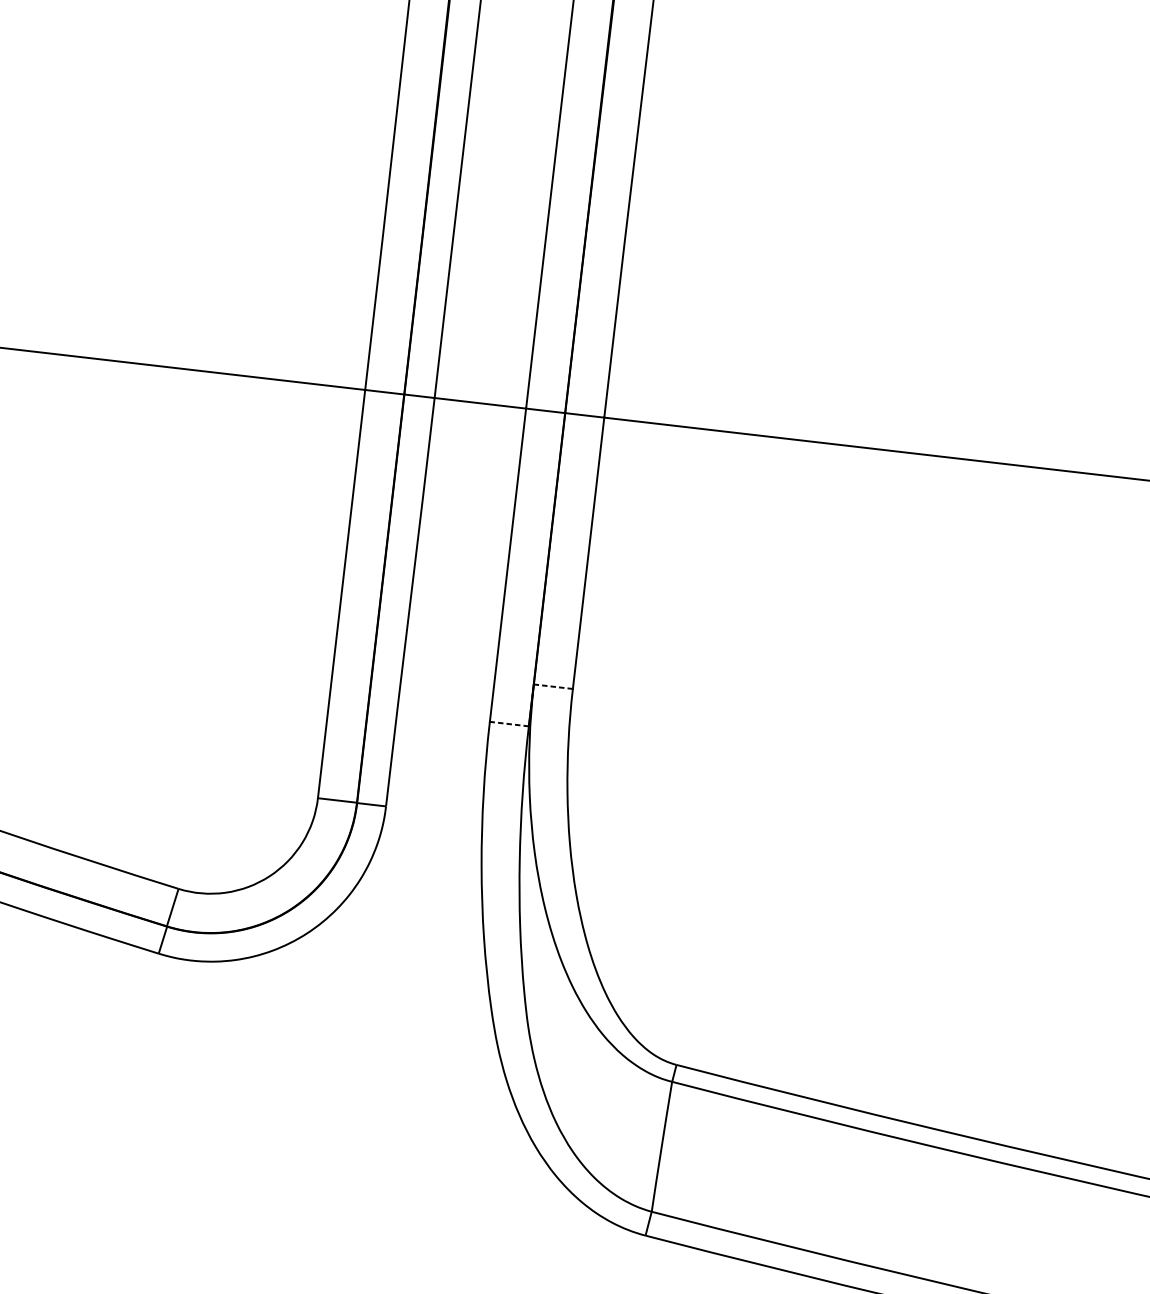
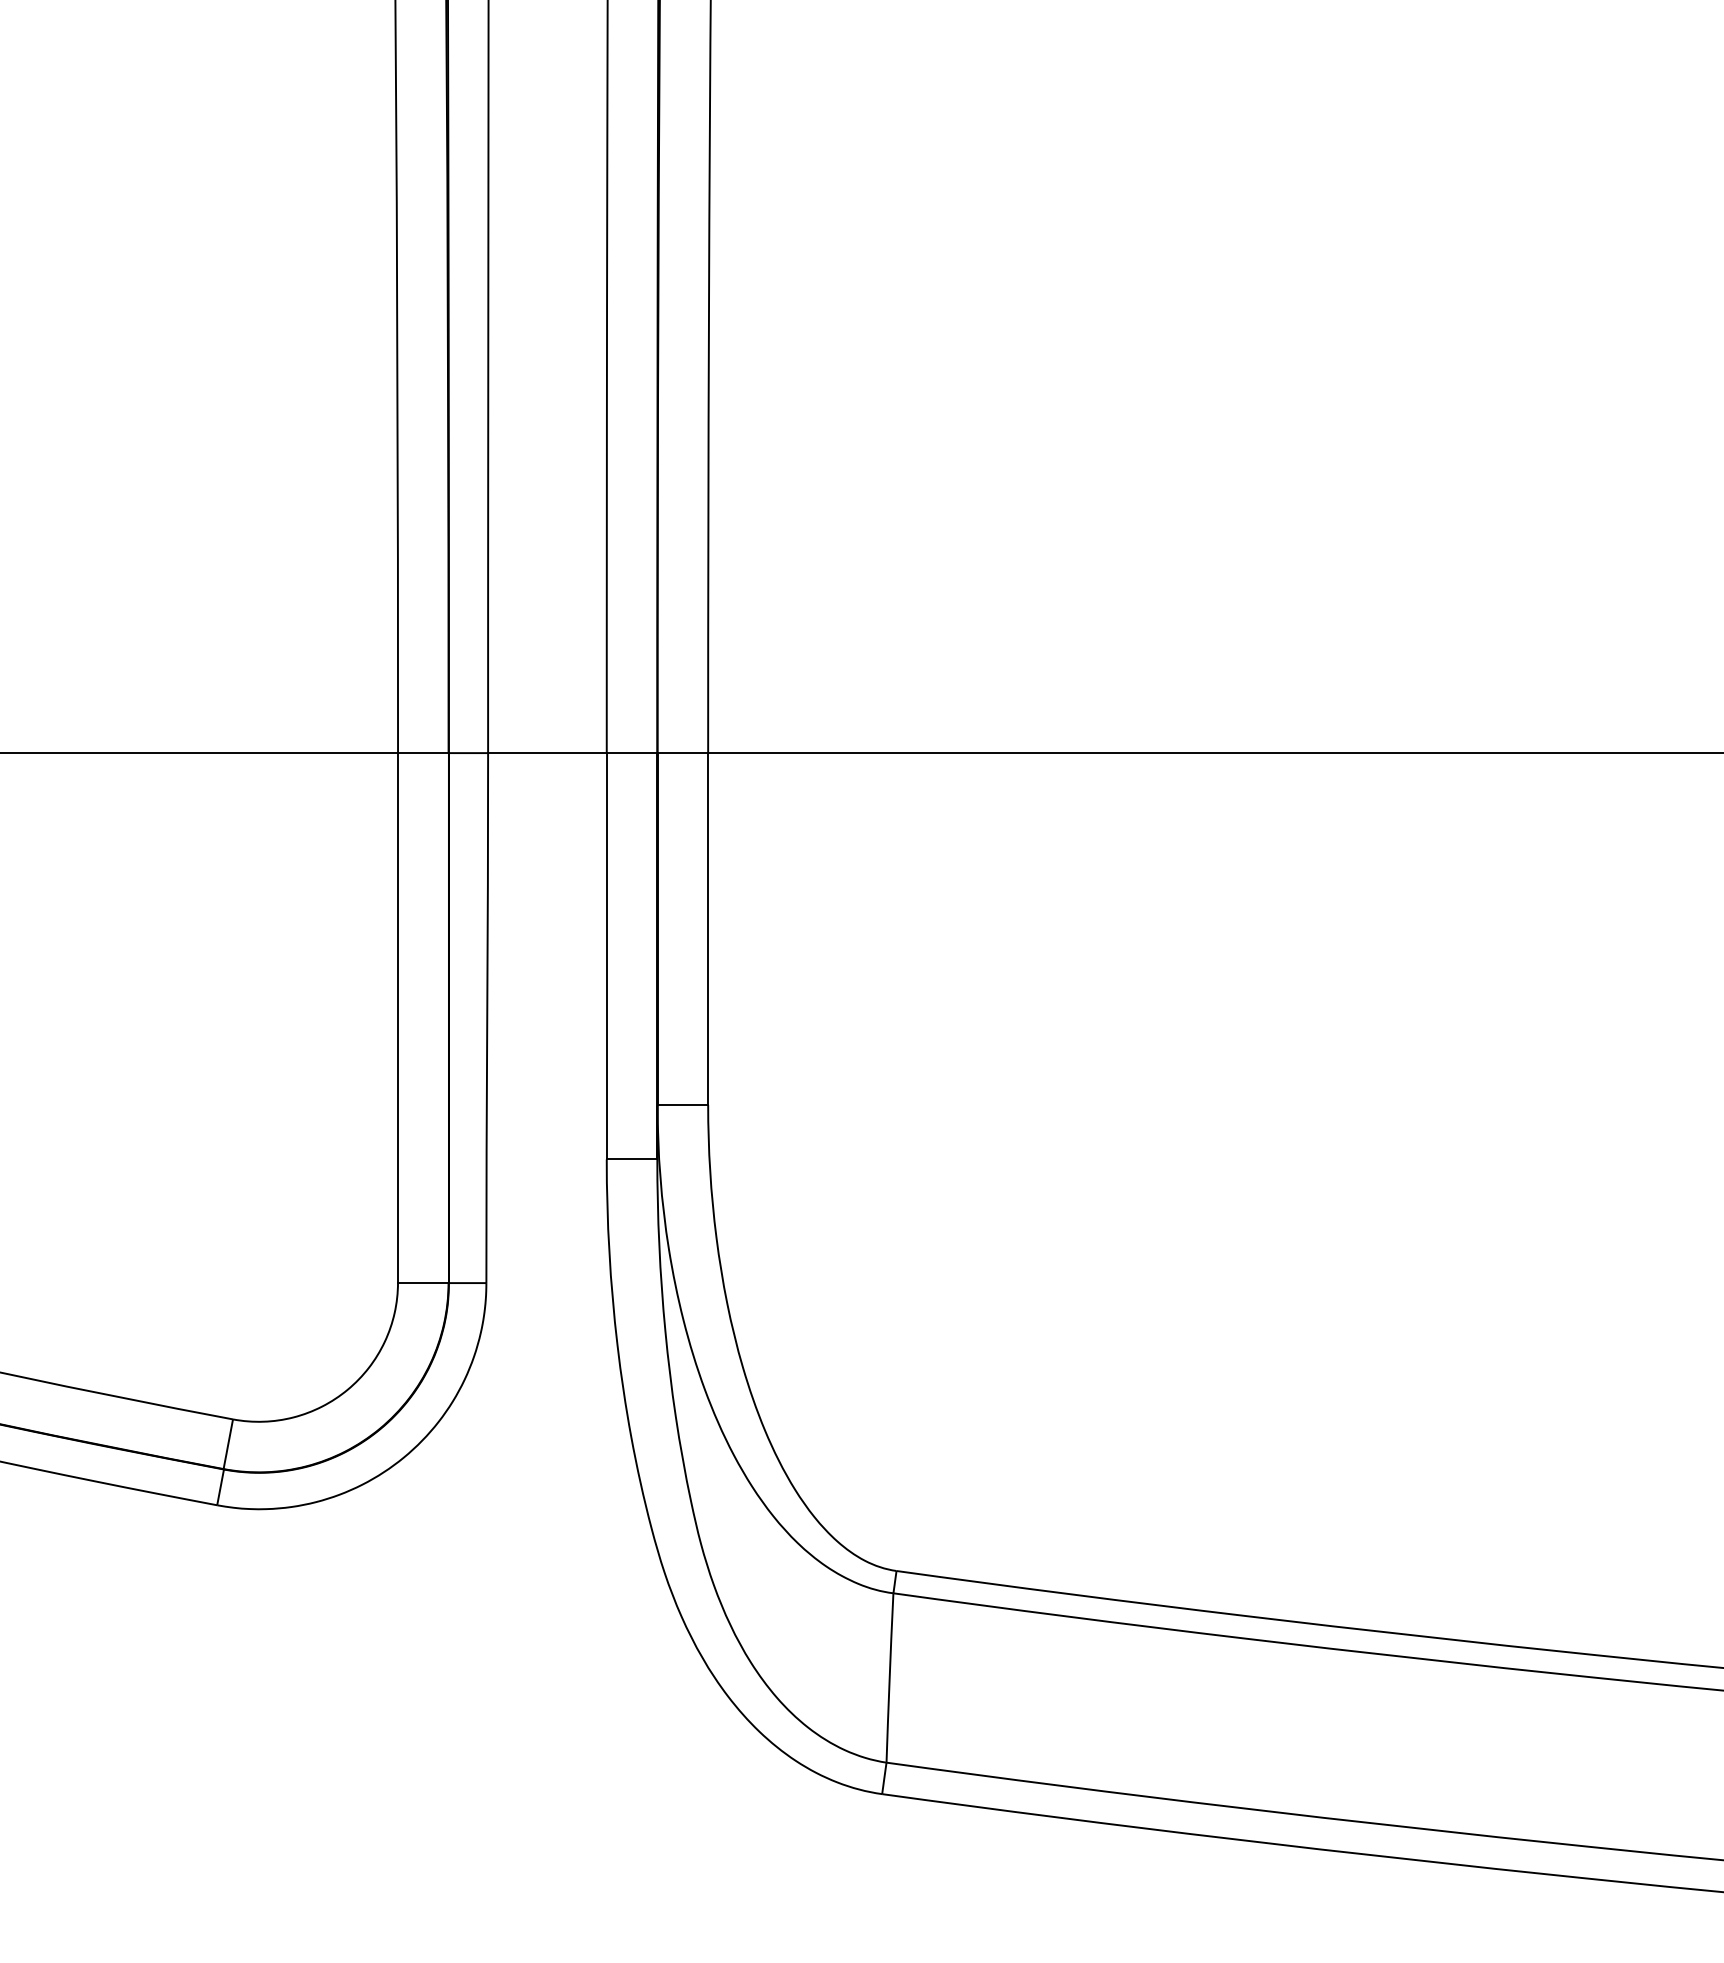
line: (553, 686) -> (682, 1105), dashed -> solid
line: (508, 724) -> (631, 1159), dashed -> solid

